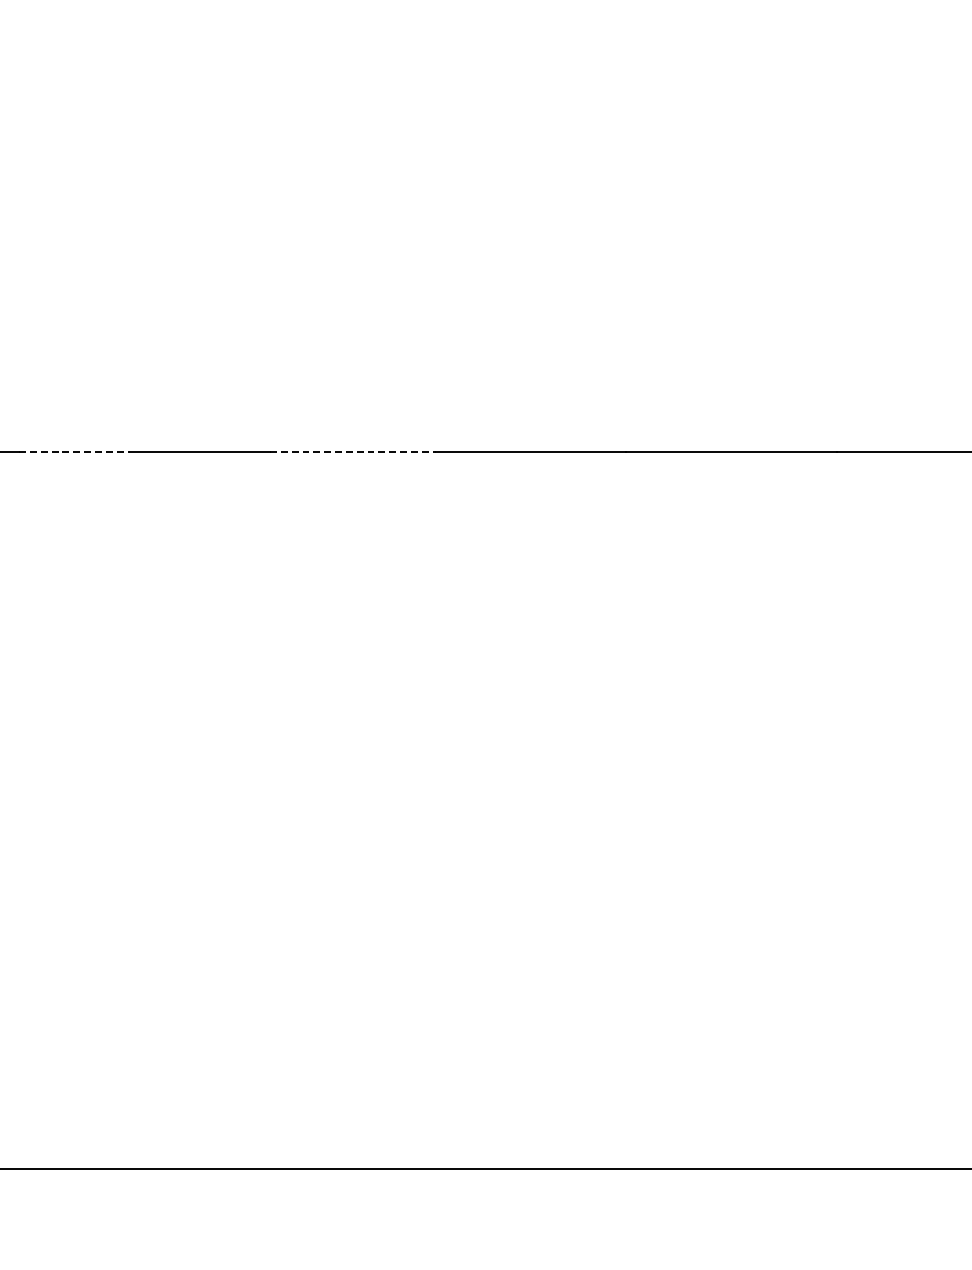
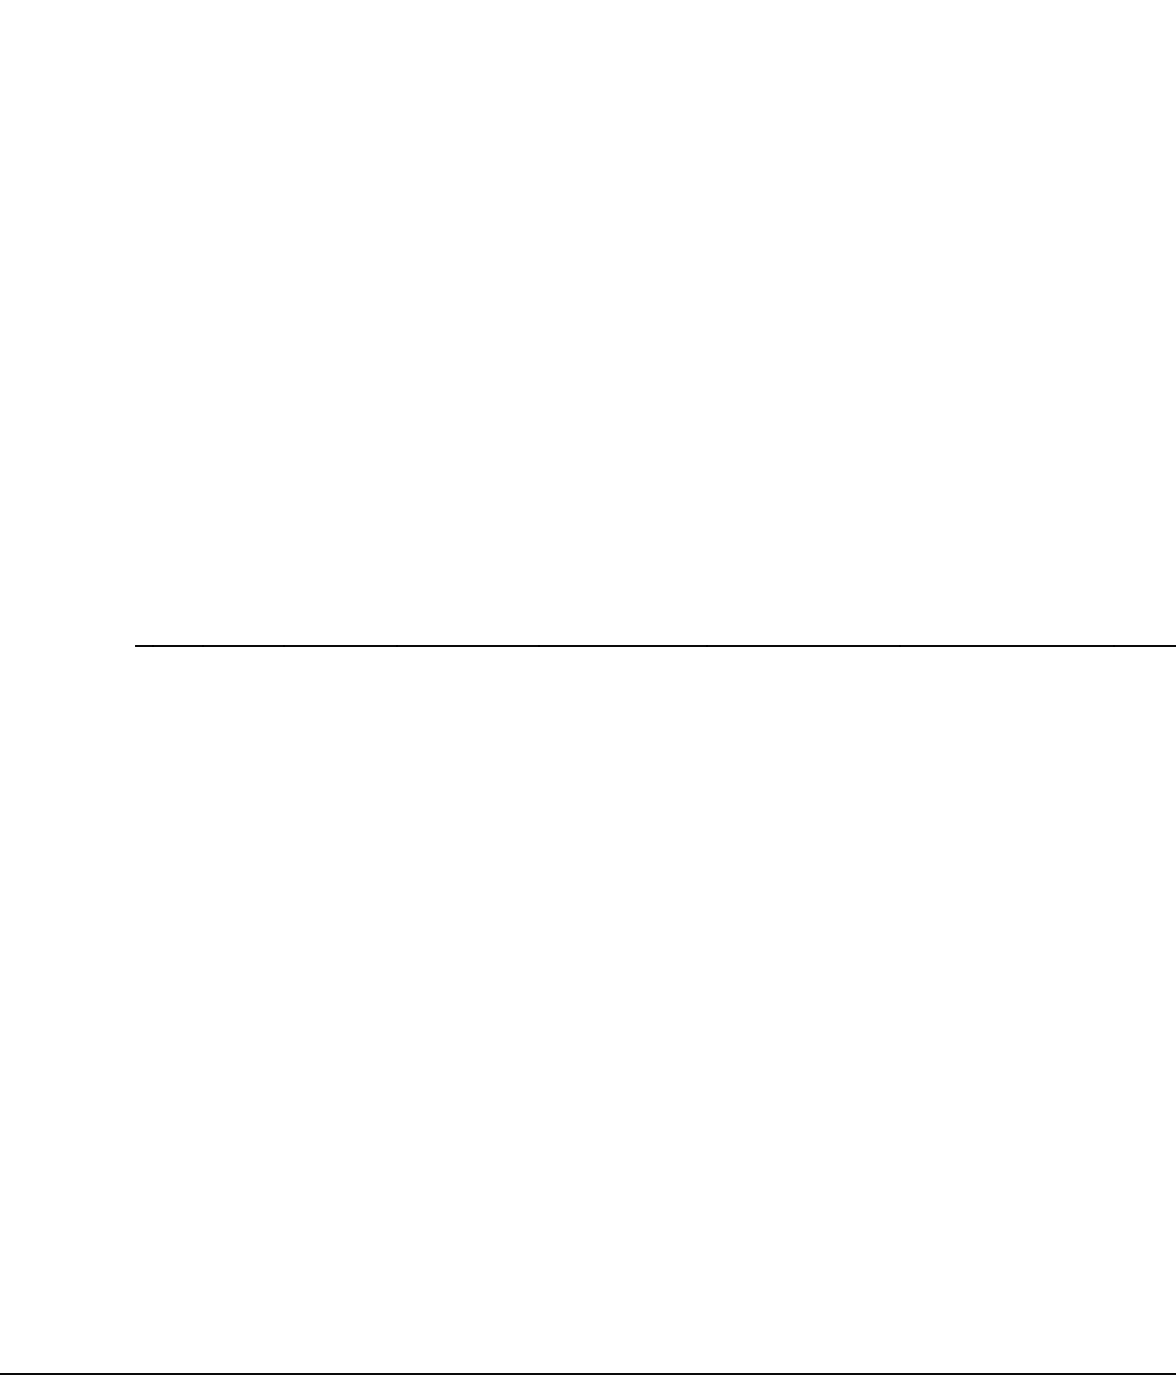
line: (75, 451) -> (341, 646), dashed -> solid
line: (353, 451) -> (623, 646), dashed -> solid

